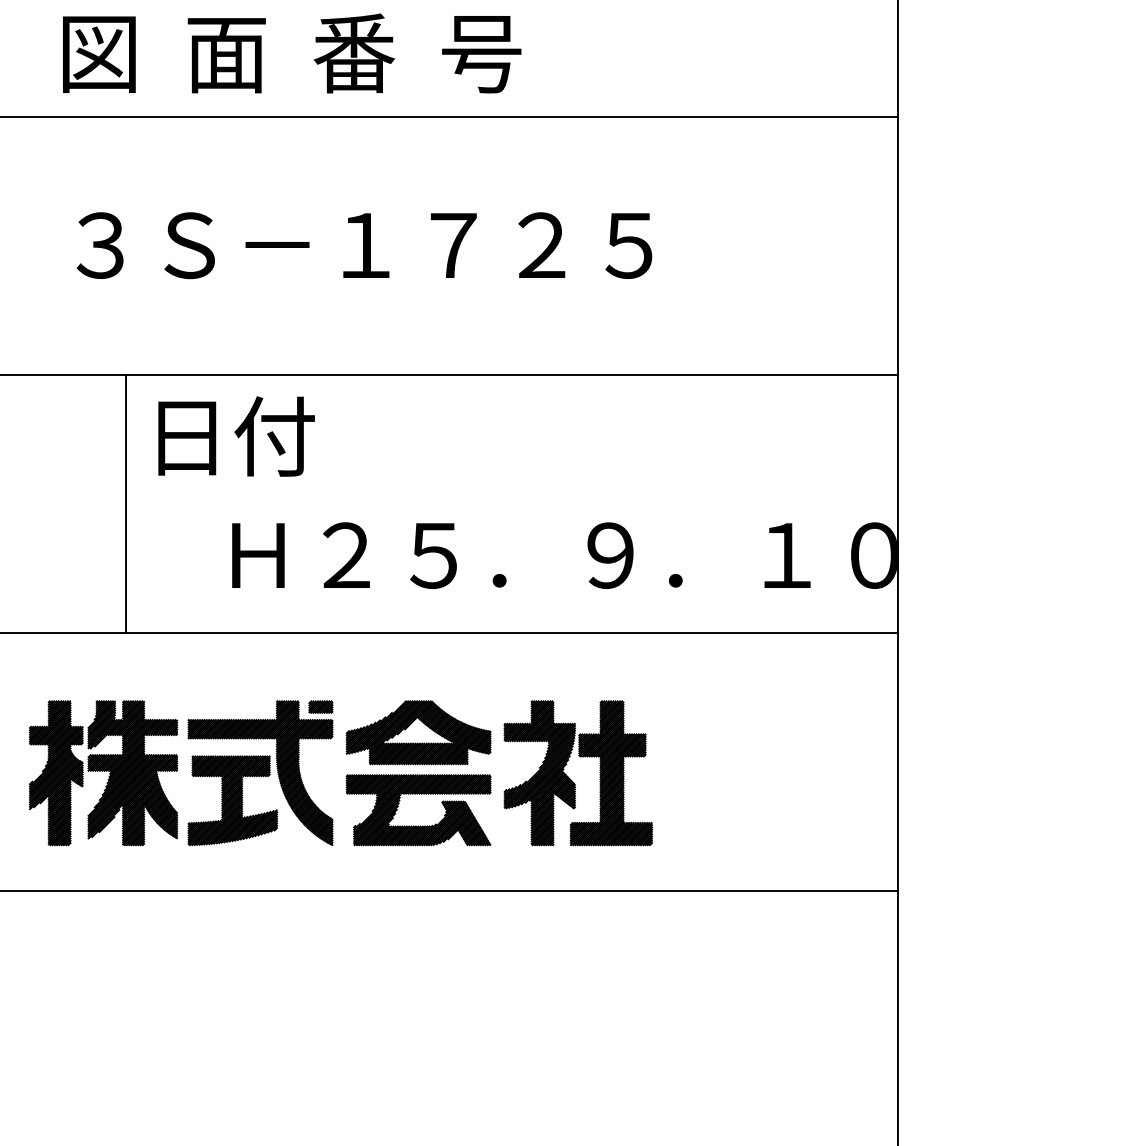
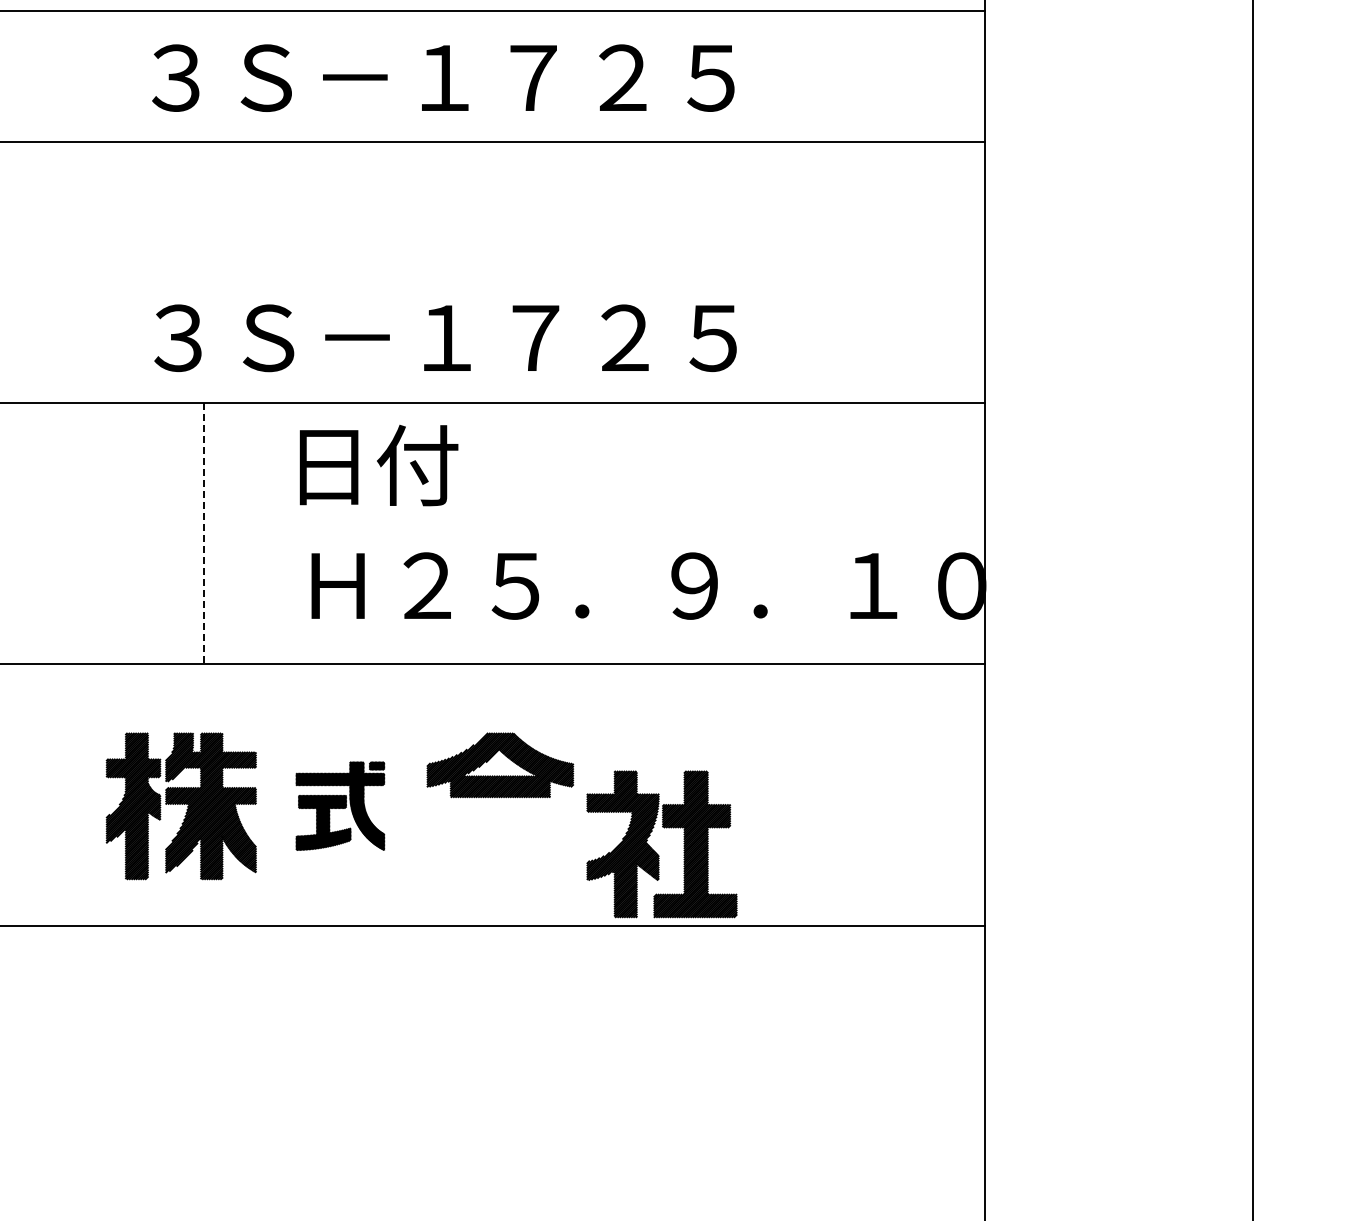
text: (356, 53) -> (437, 77), 図  面  番  号 -> ３Ｓ－１７２５
text: (364, 245) -> (445, 338), moved
text: (236, 436) -> (378, 465), moved
line: (126, 503) -> (204, 533), solid -> dashed
part: (260, 772) -> (340, 805), size x0.6
part: (570, 779) -> (654, 850), moved
part: (418, 794) -> (500, 827), removed

